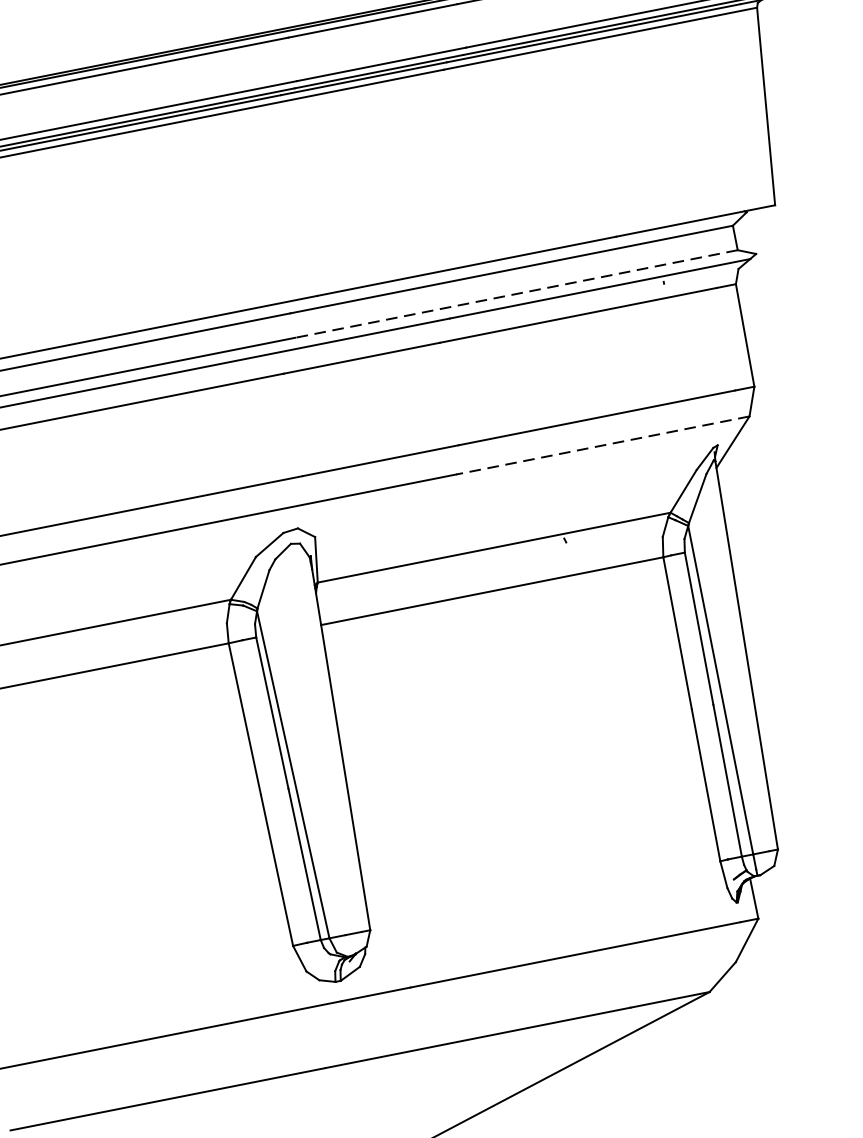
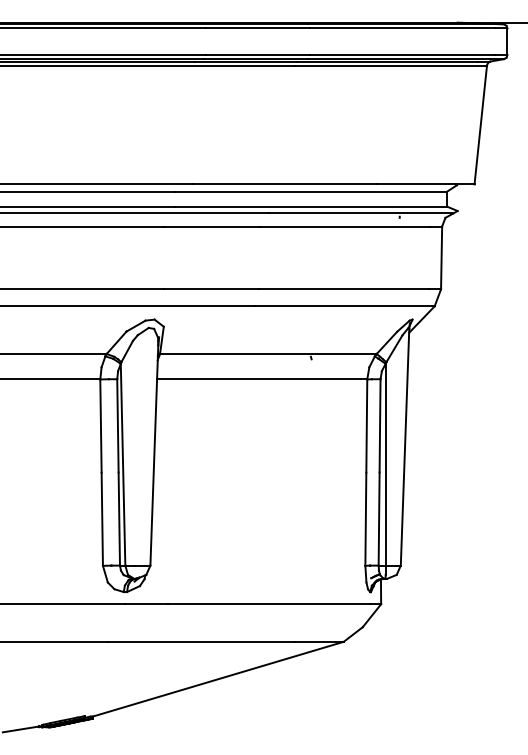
line: (516, 293) -> (311, 206), dashed -> solid
line: (602, 445) -> (344, 306), dashed -> solid

